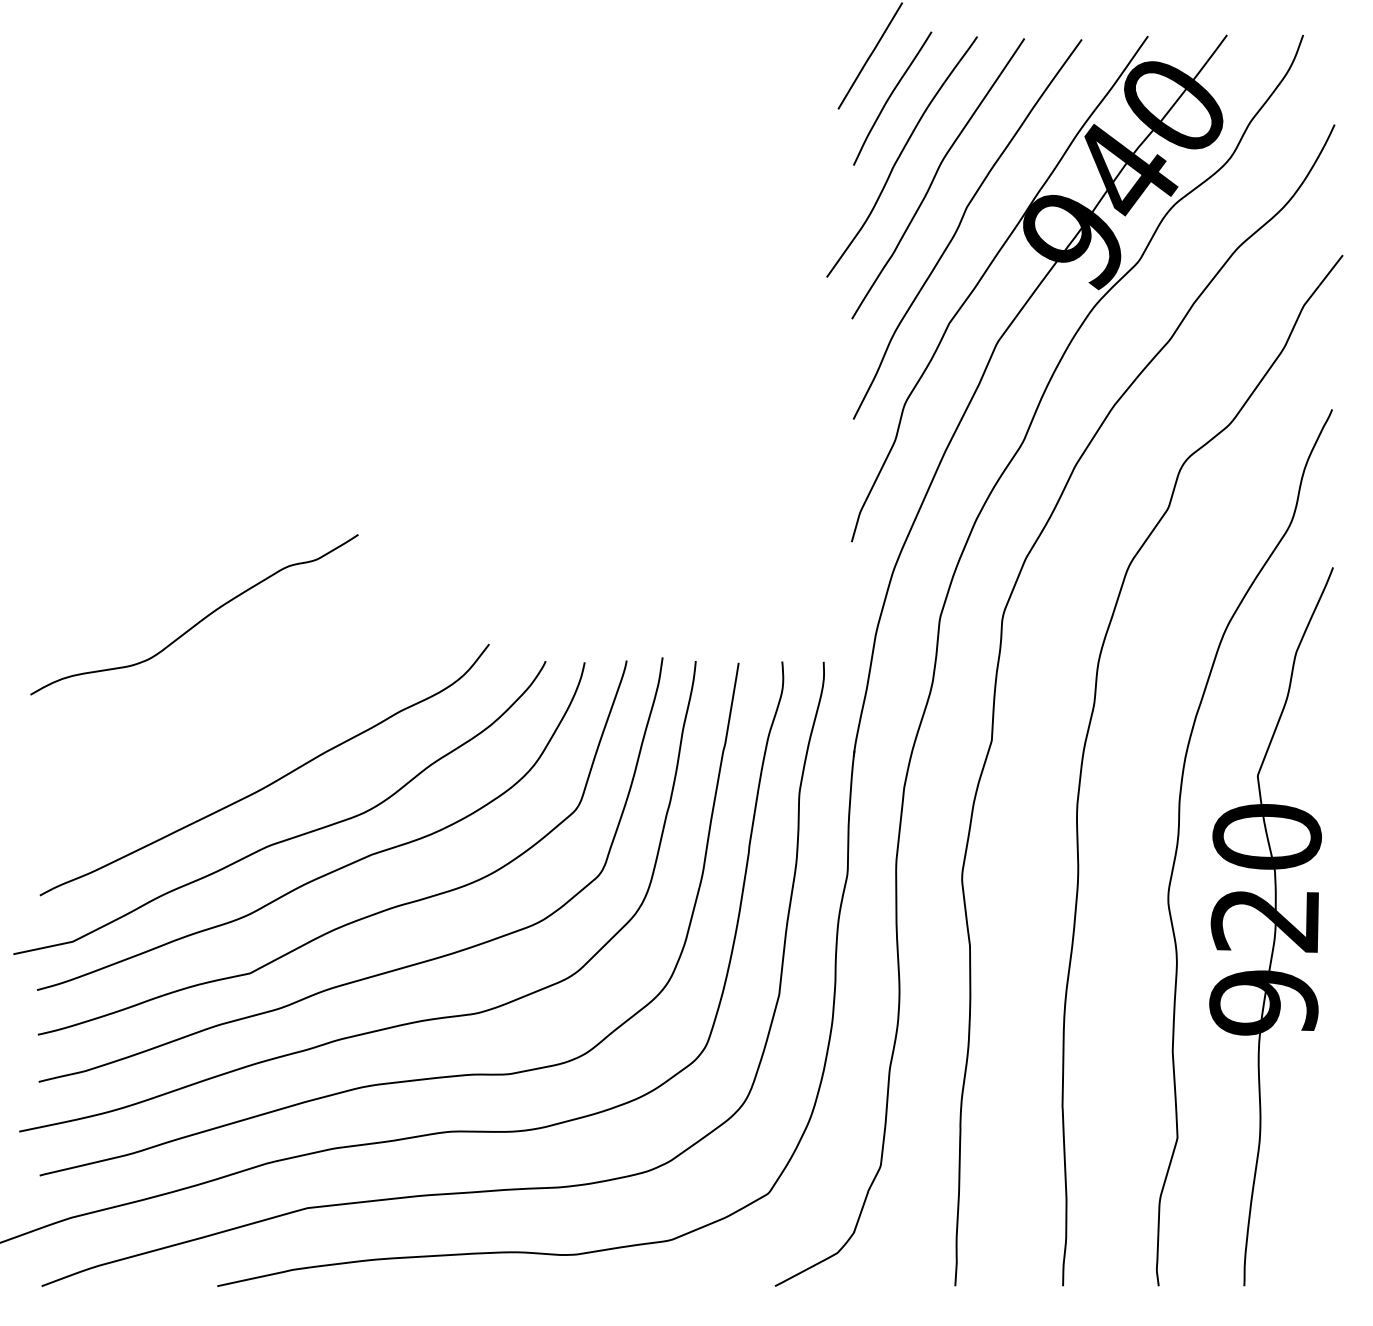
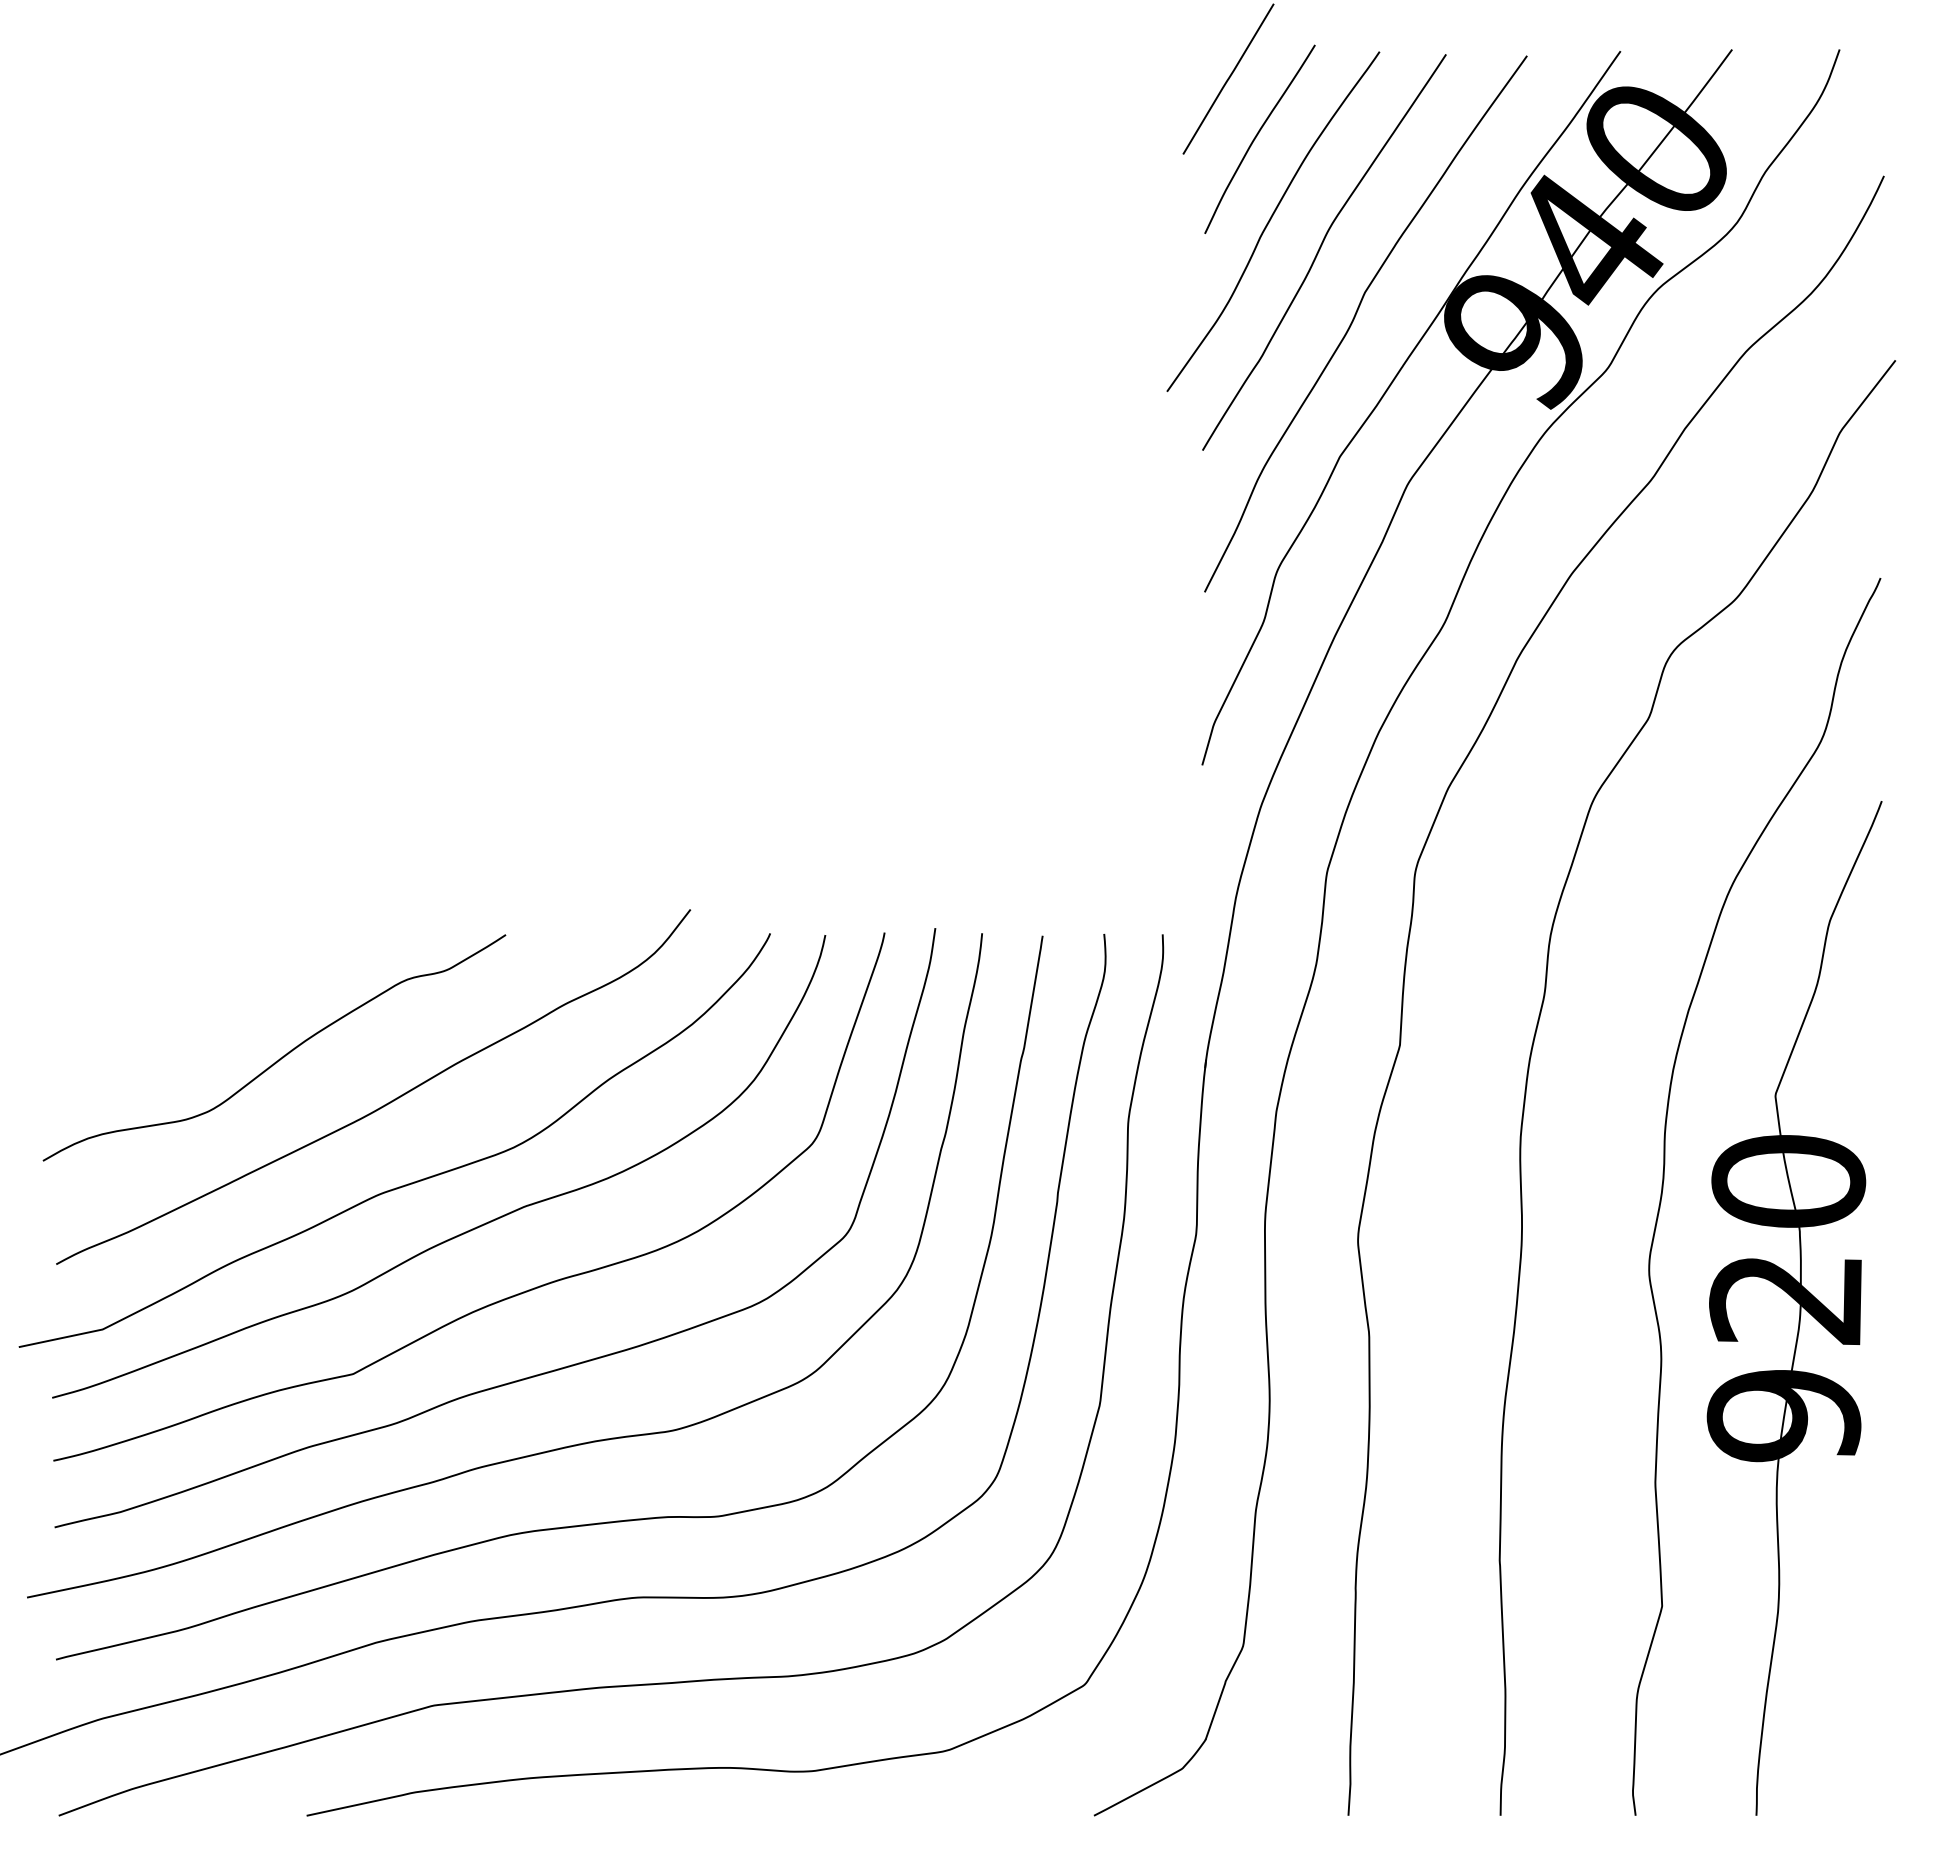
curve: (200, 620) -> (283, 1055), moved

